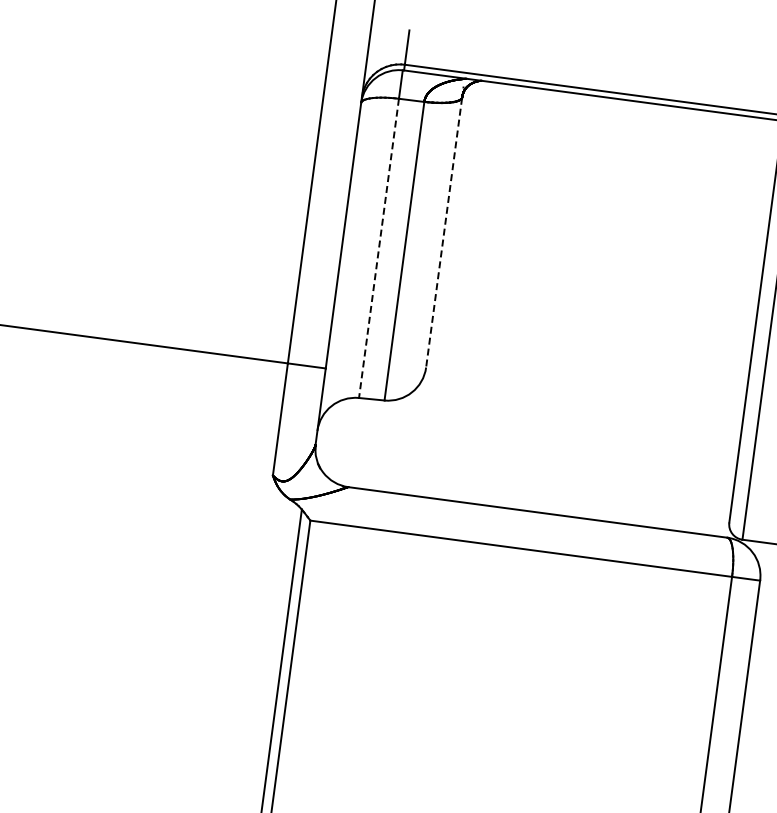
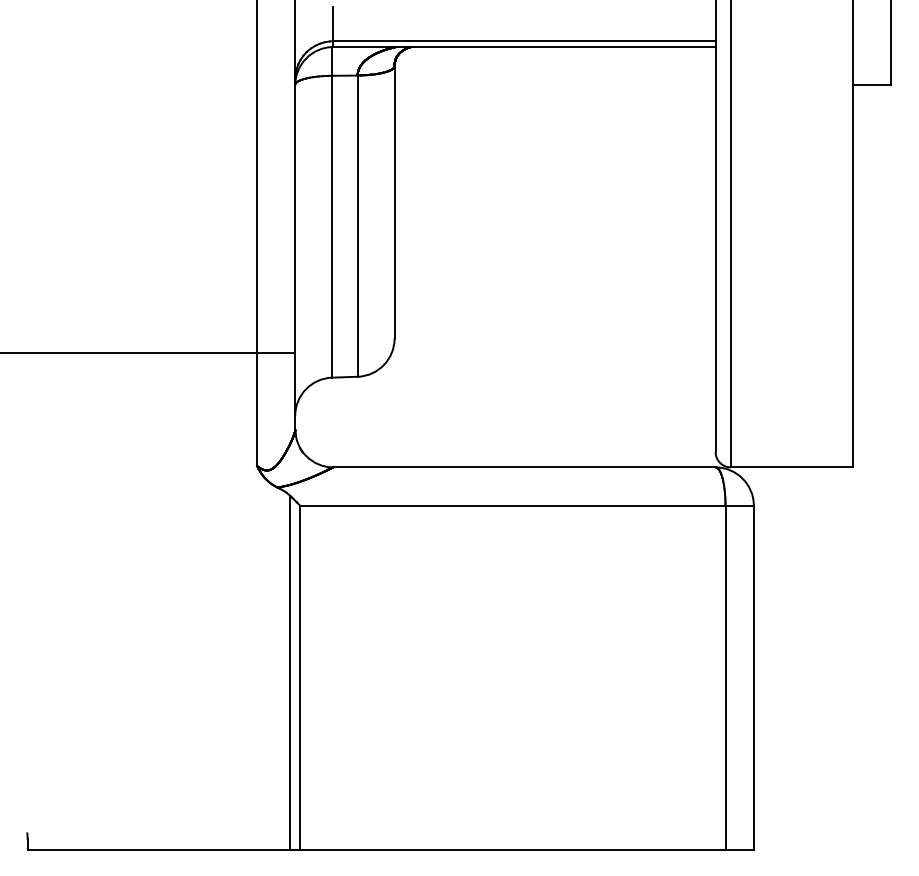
line: (443, 233) -> (394, 203), dashed -> solid
line: (379, 248) -> (332, 226), dashed -> solid

